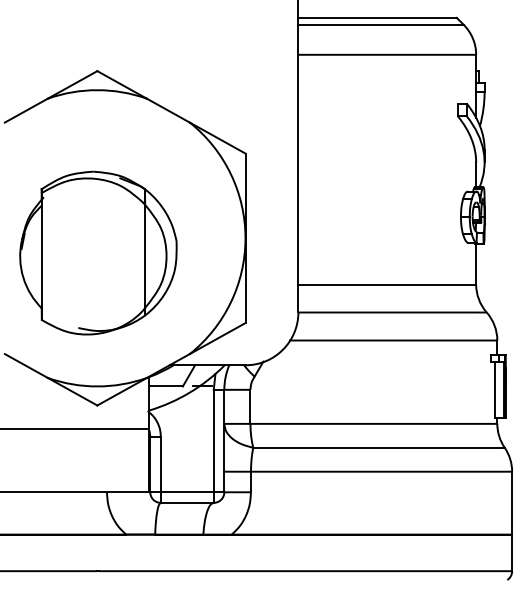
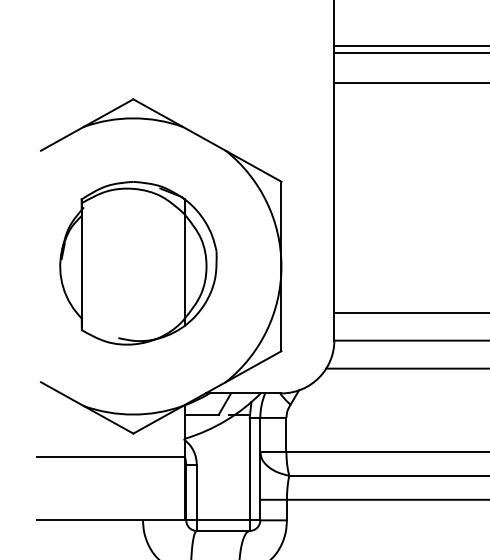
part: (98, 252) -> (138, 262), moved

